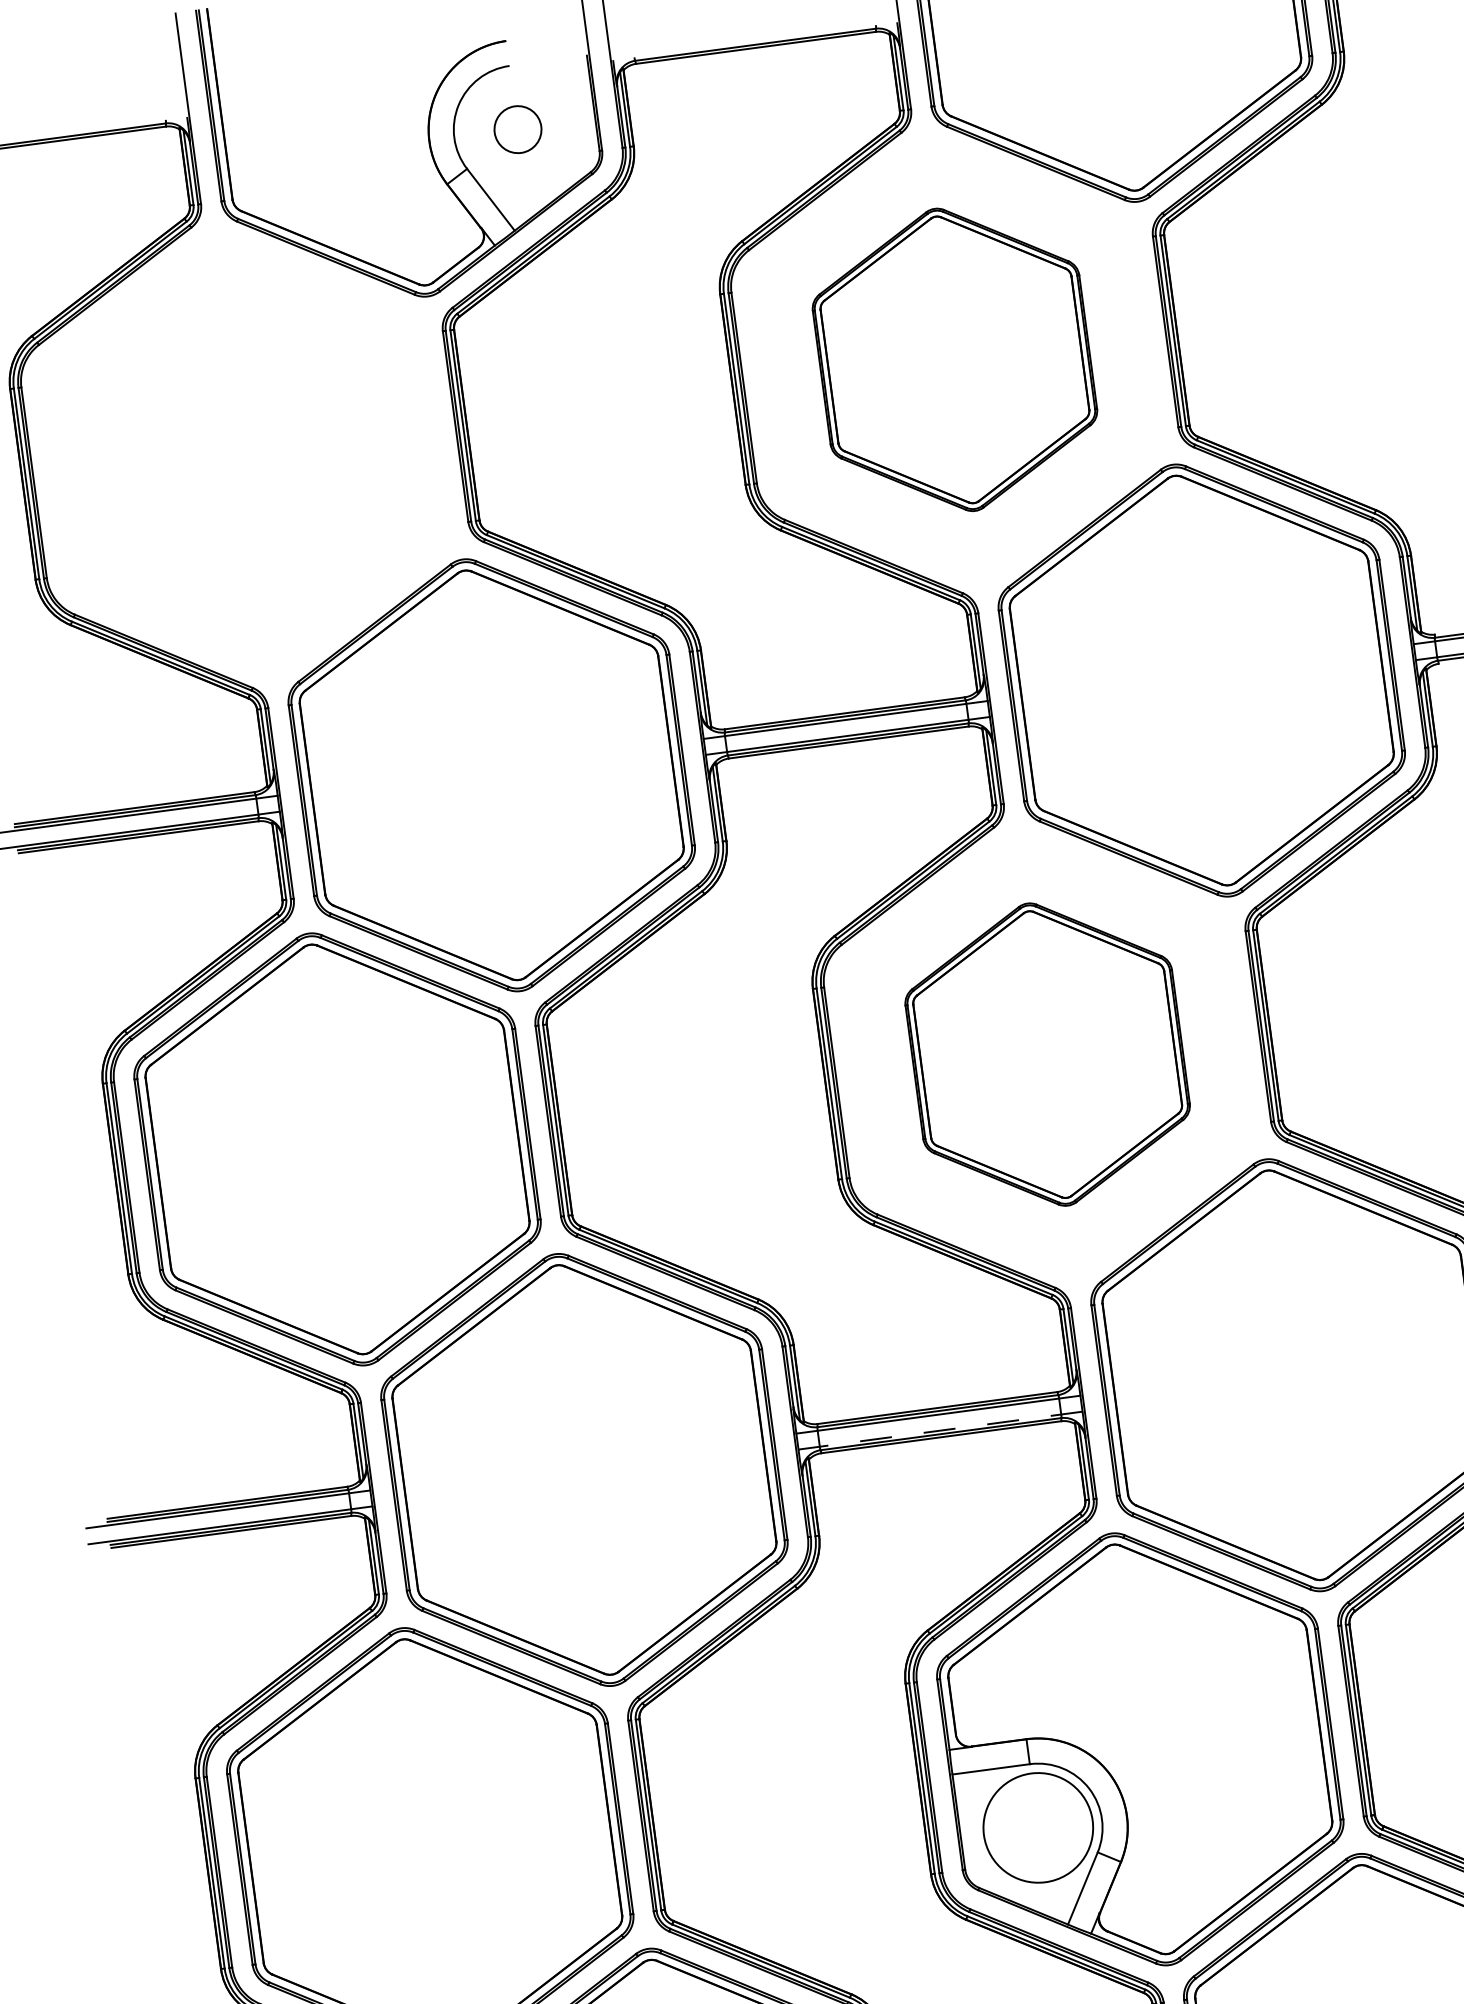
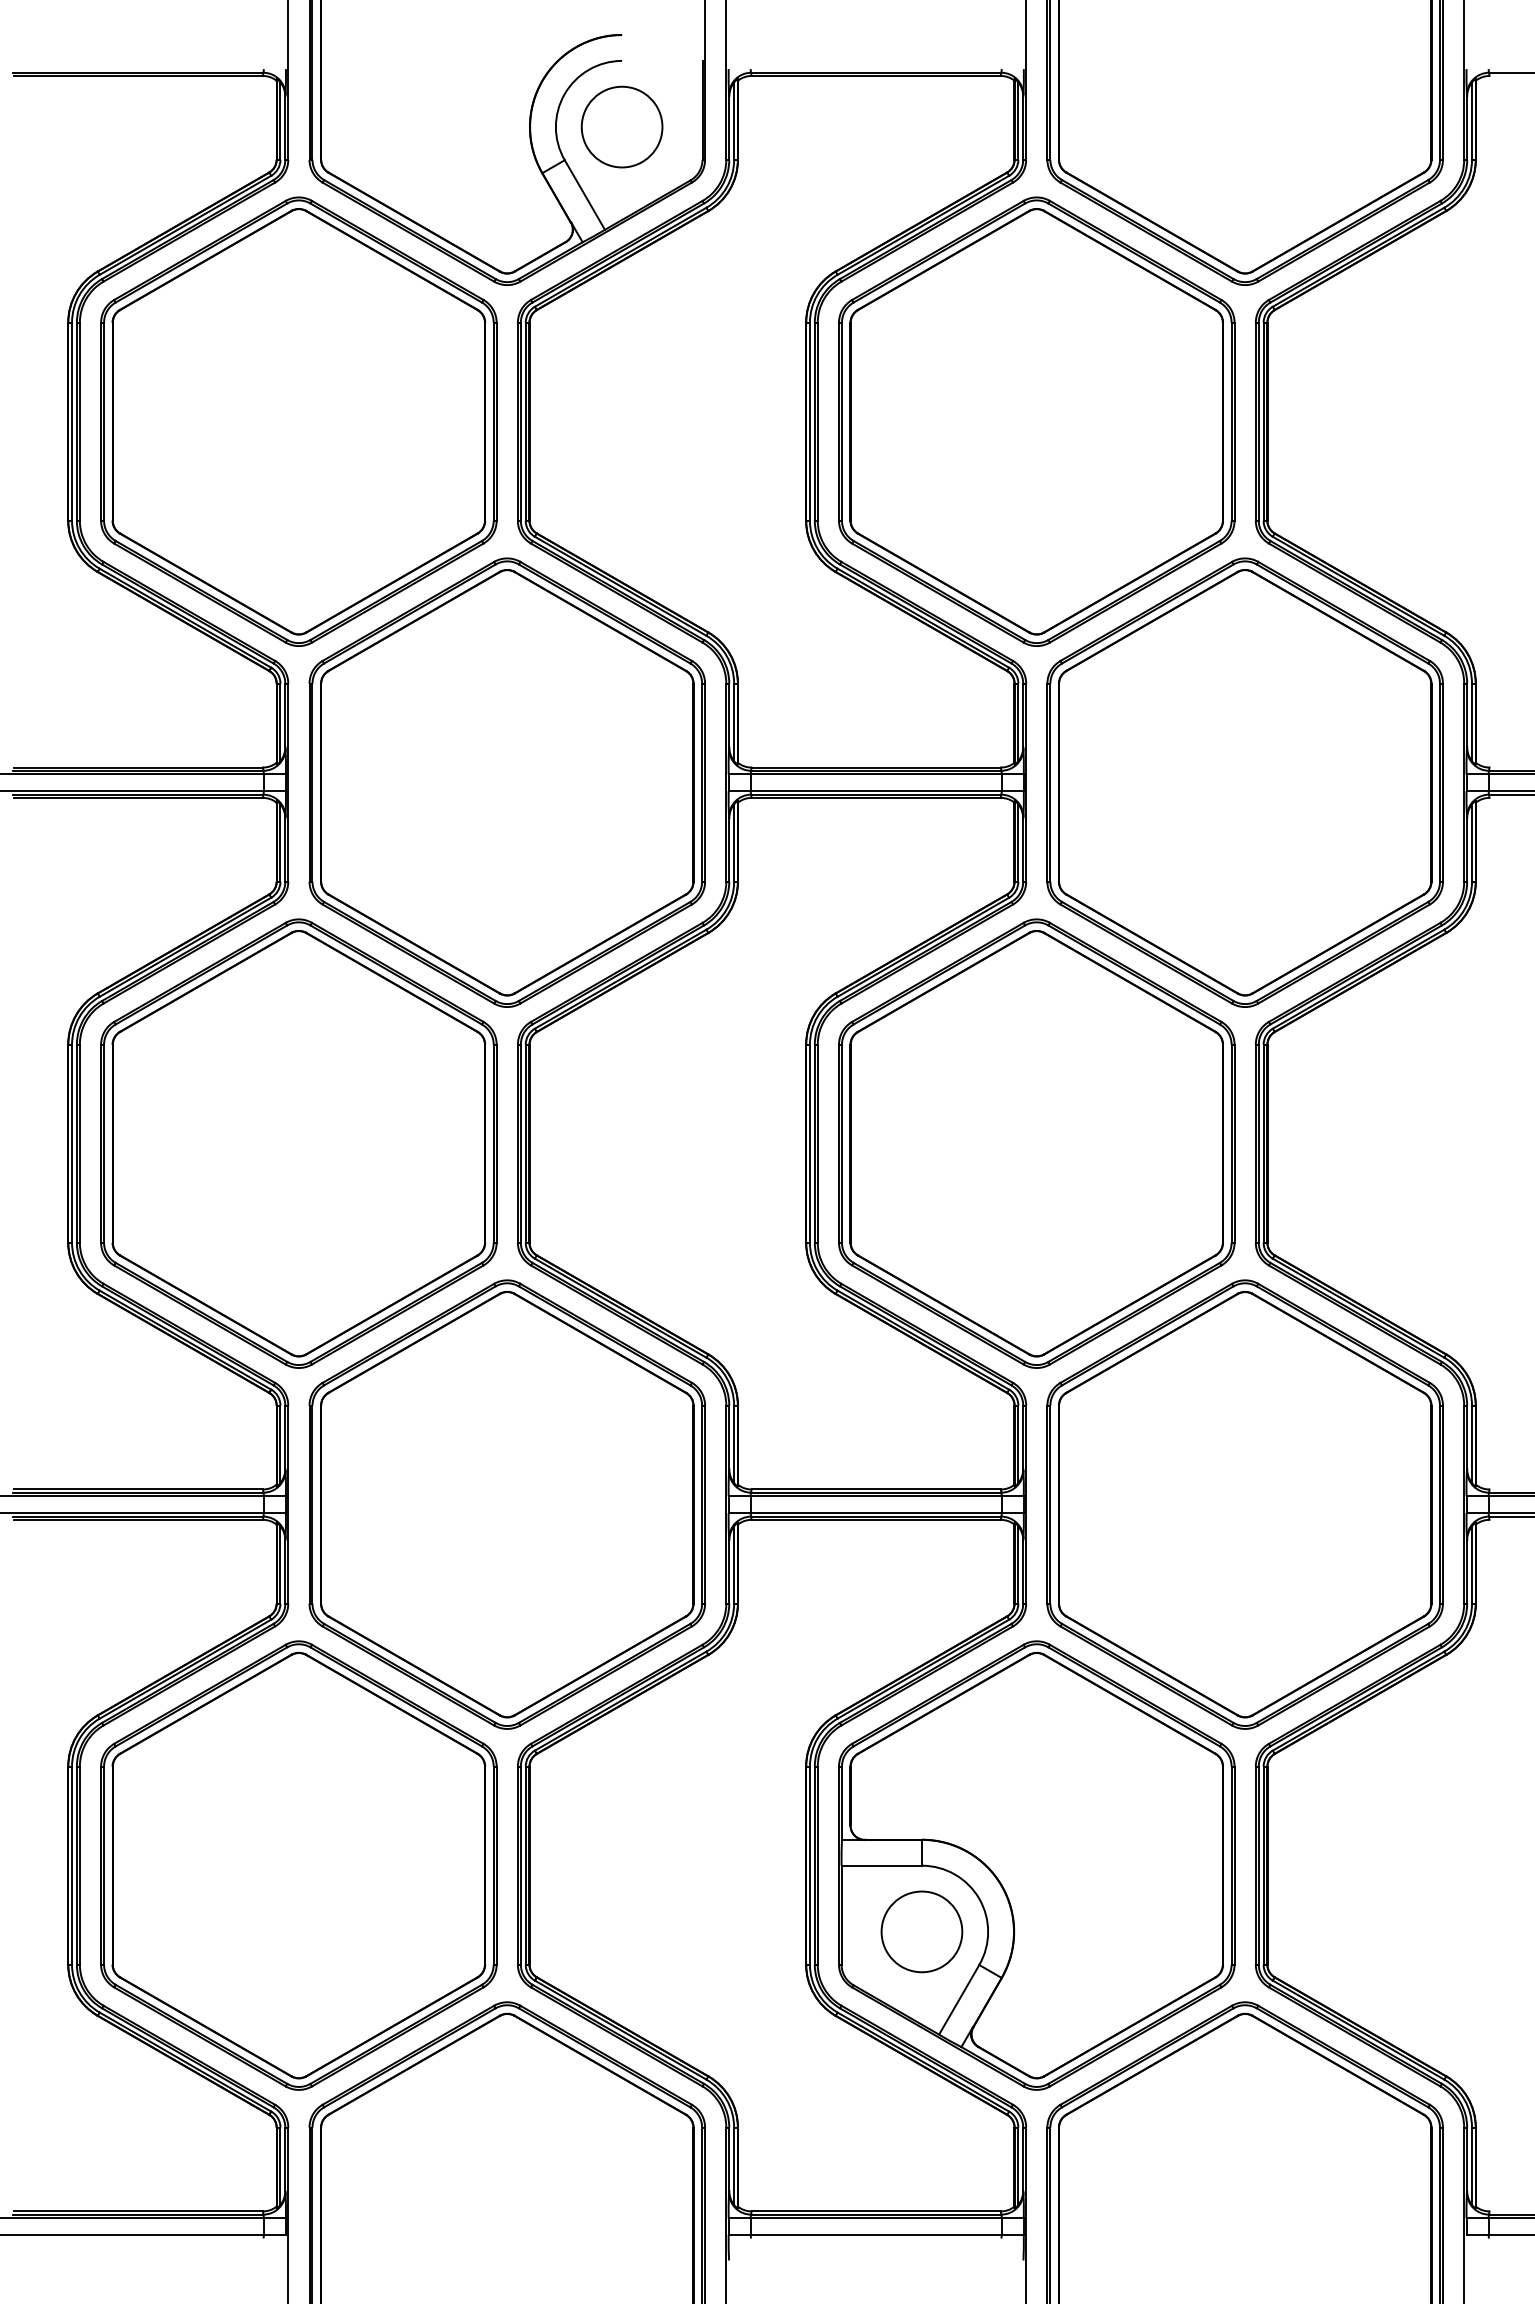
circle: (517, 129) -> (621, 126), size x1.67
part: (954, 359) -> (1036, 421), size x1.43
part: (244, 454) -> (298, 421), added
part: (1047, 1054) -> (1036, 1143), size x1.43
line: (940, 1430) -> (876, 1512), dashed -> solid
circle: (1037, 1827) -> (921, 1931), size x0.71

